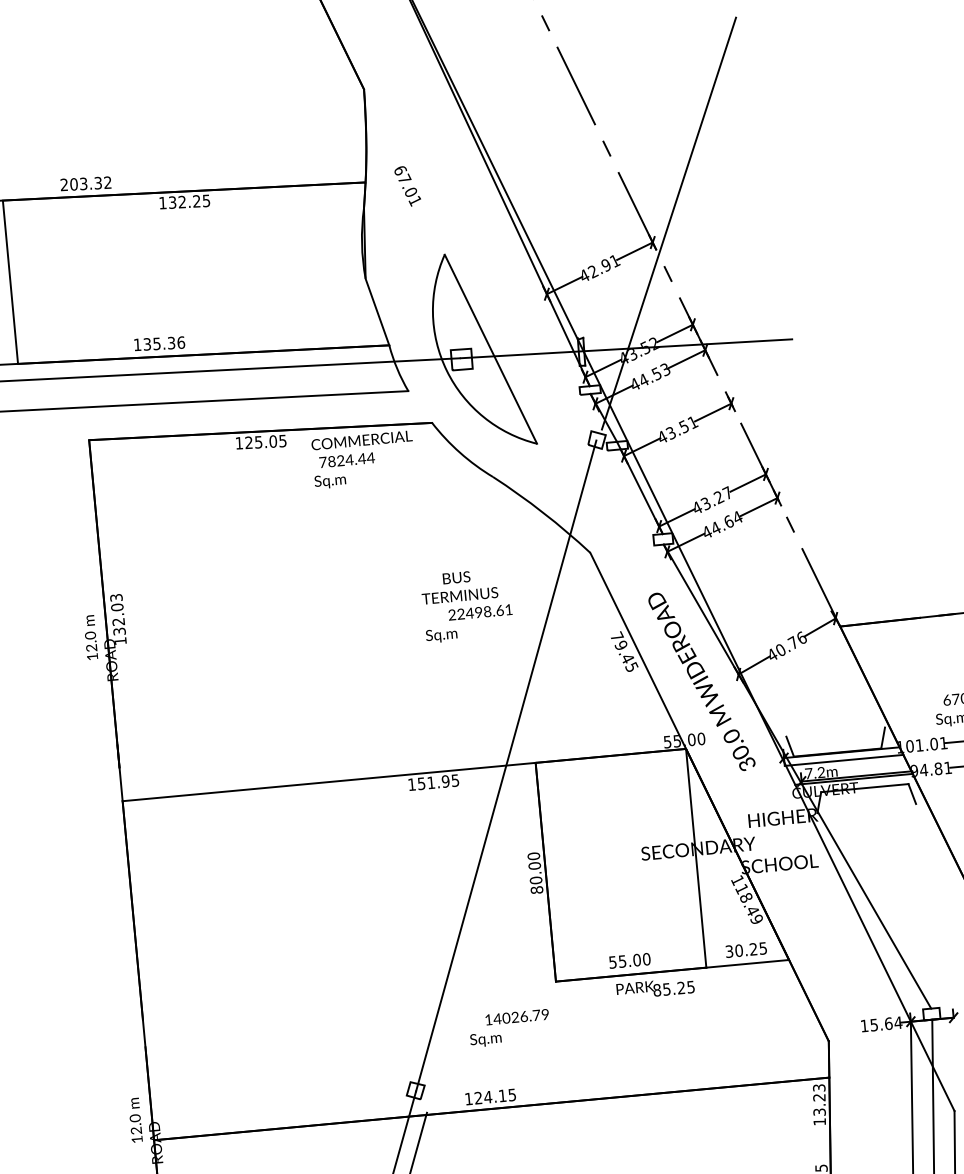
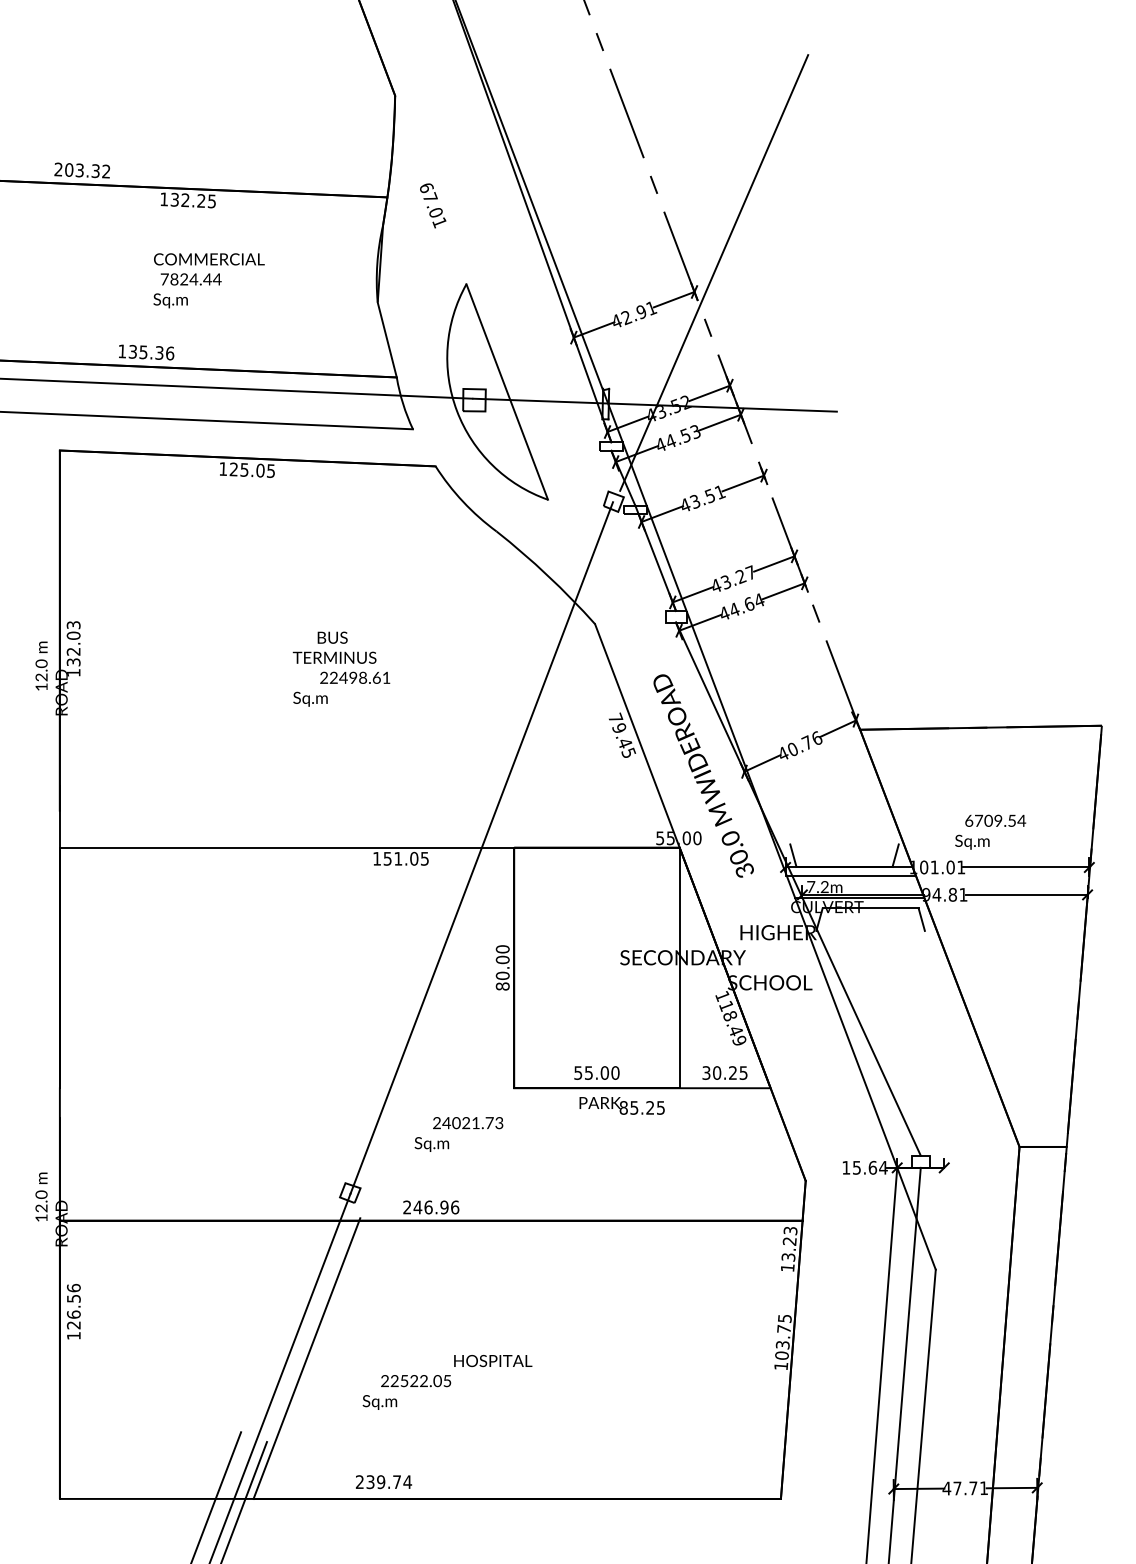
text: (362, 459) -> (208, 280), moved
text: (467, 604) -> (341, 668), moved
text: (445, 781) -> (414, 858), 151.95 -> 151.05
text: (517, 1017) -> (468, 1123), 14026.79 -> 24021.73
text: (490, 1097) -> (431, 1207), 124.15 -> 246.96

